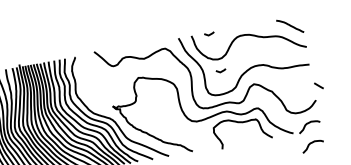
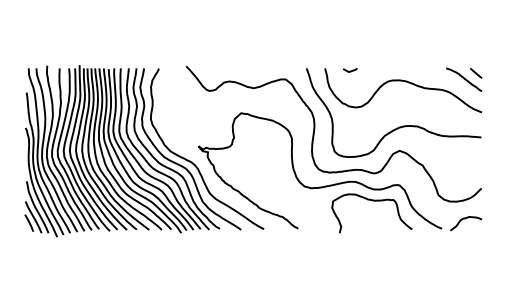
curve: (221, 71) -> (357, 124), removed
line: (319, 85) -> (476, 73), moved
curve: (312, 143) -> (465, 247), removed

